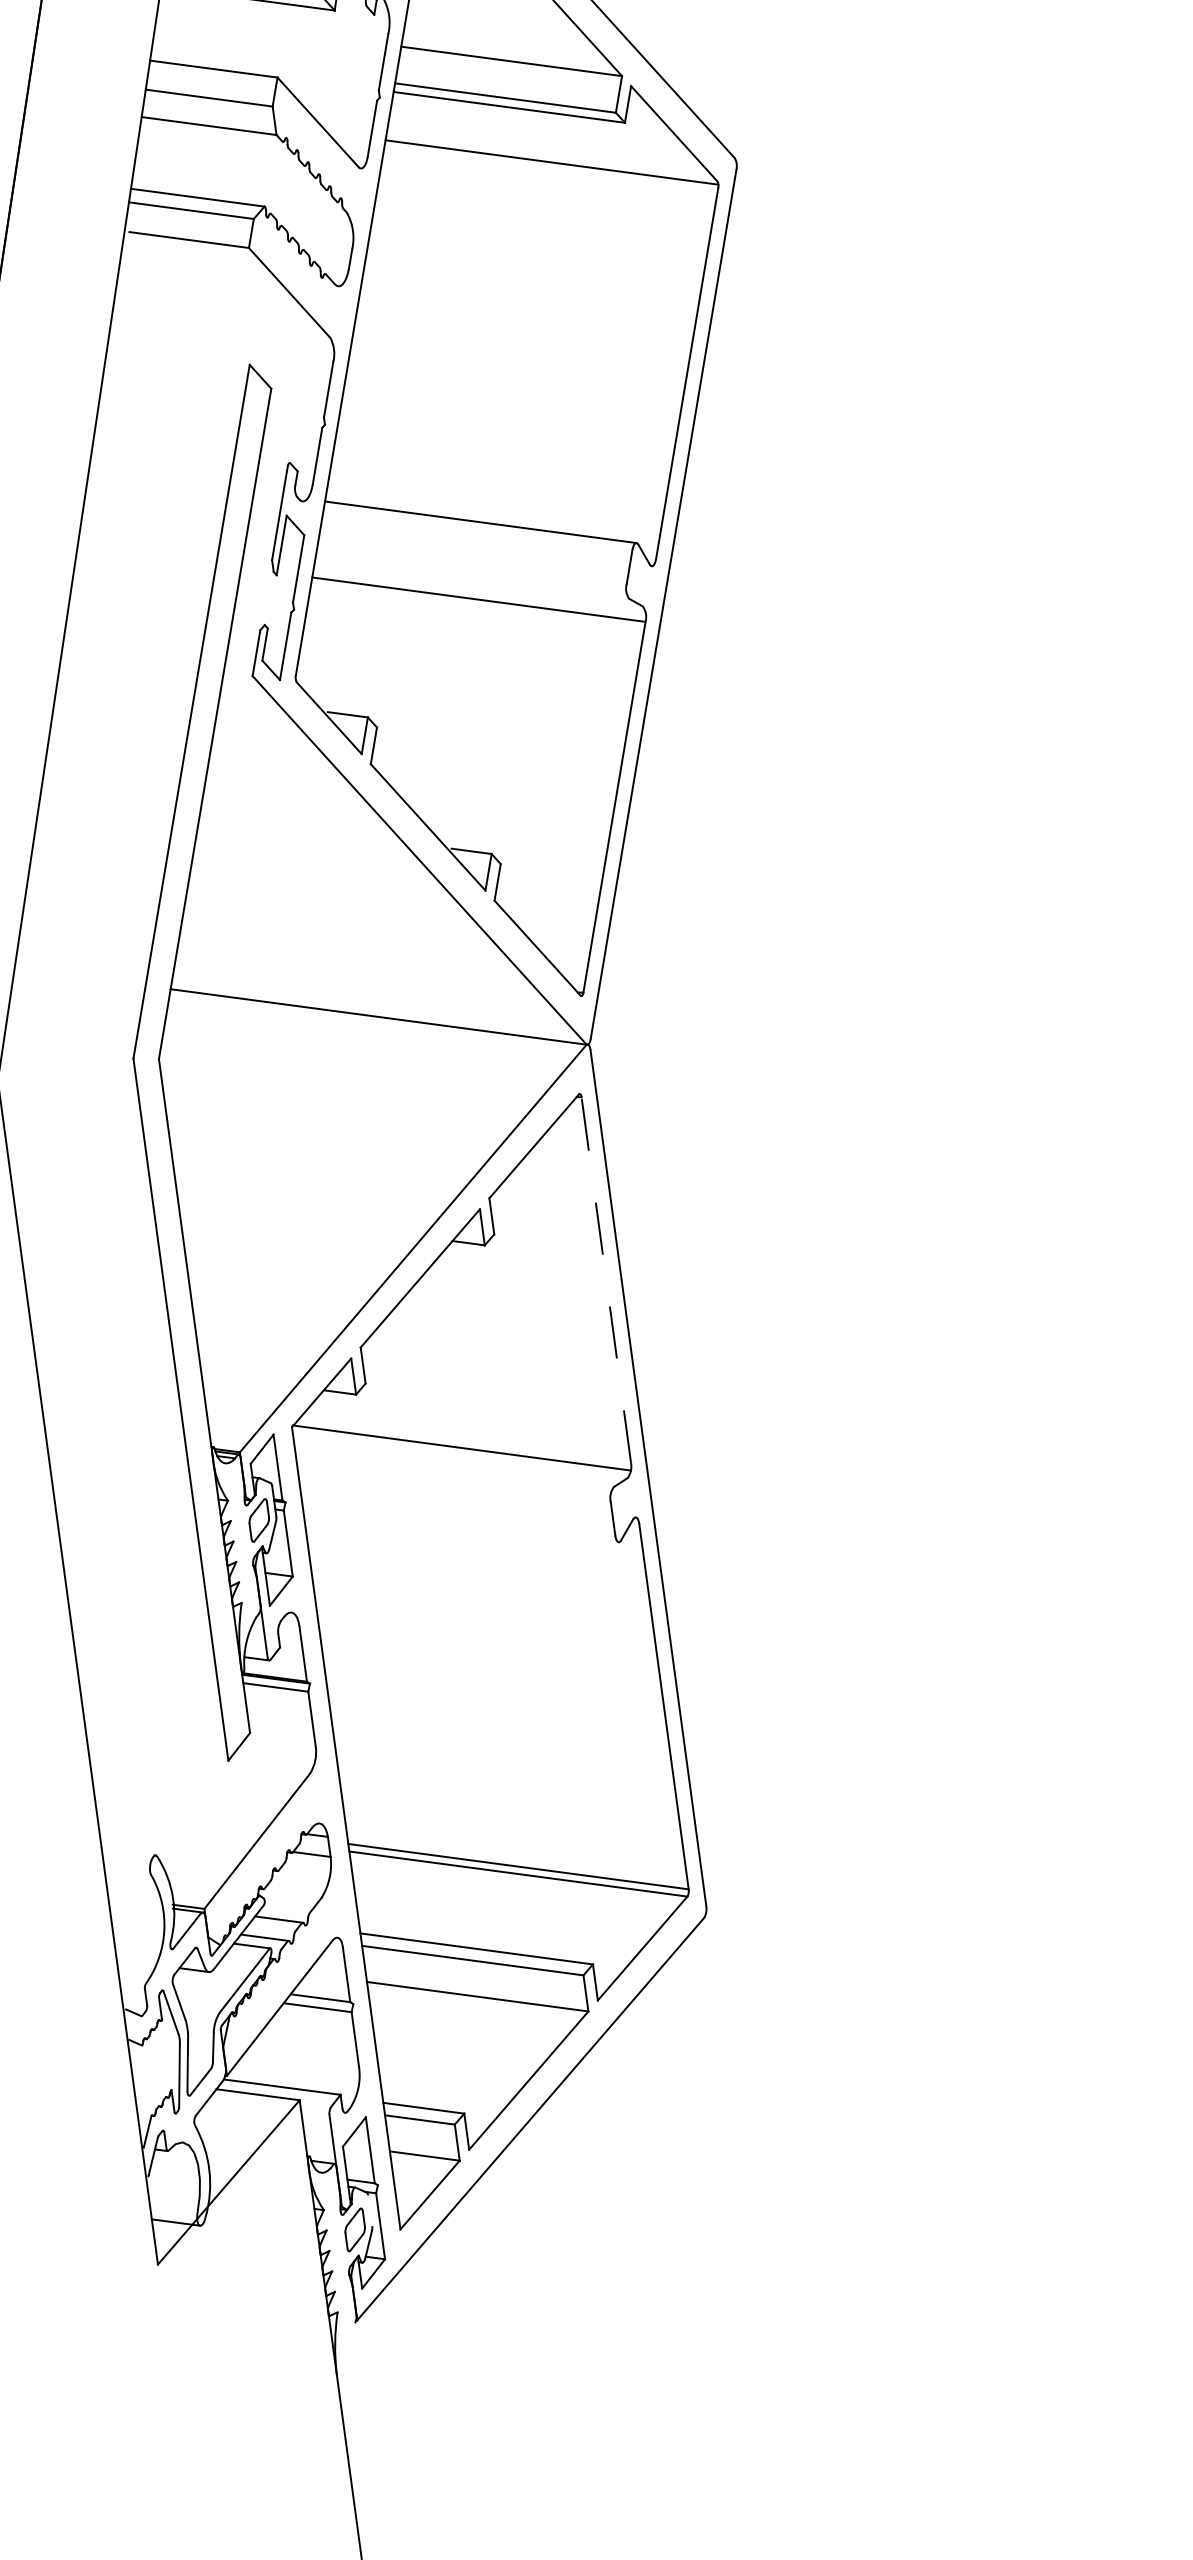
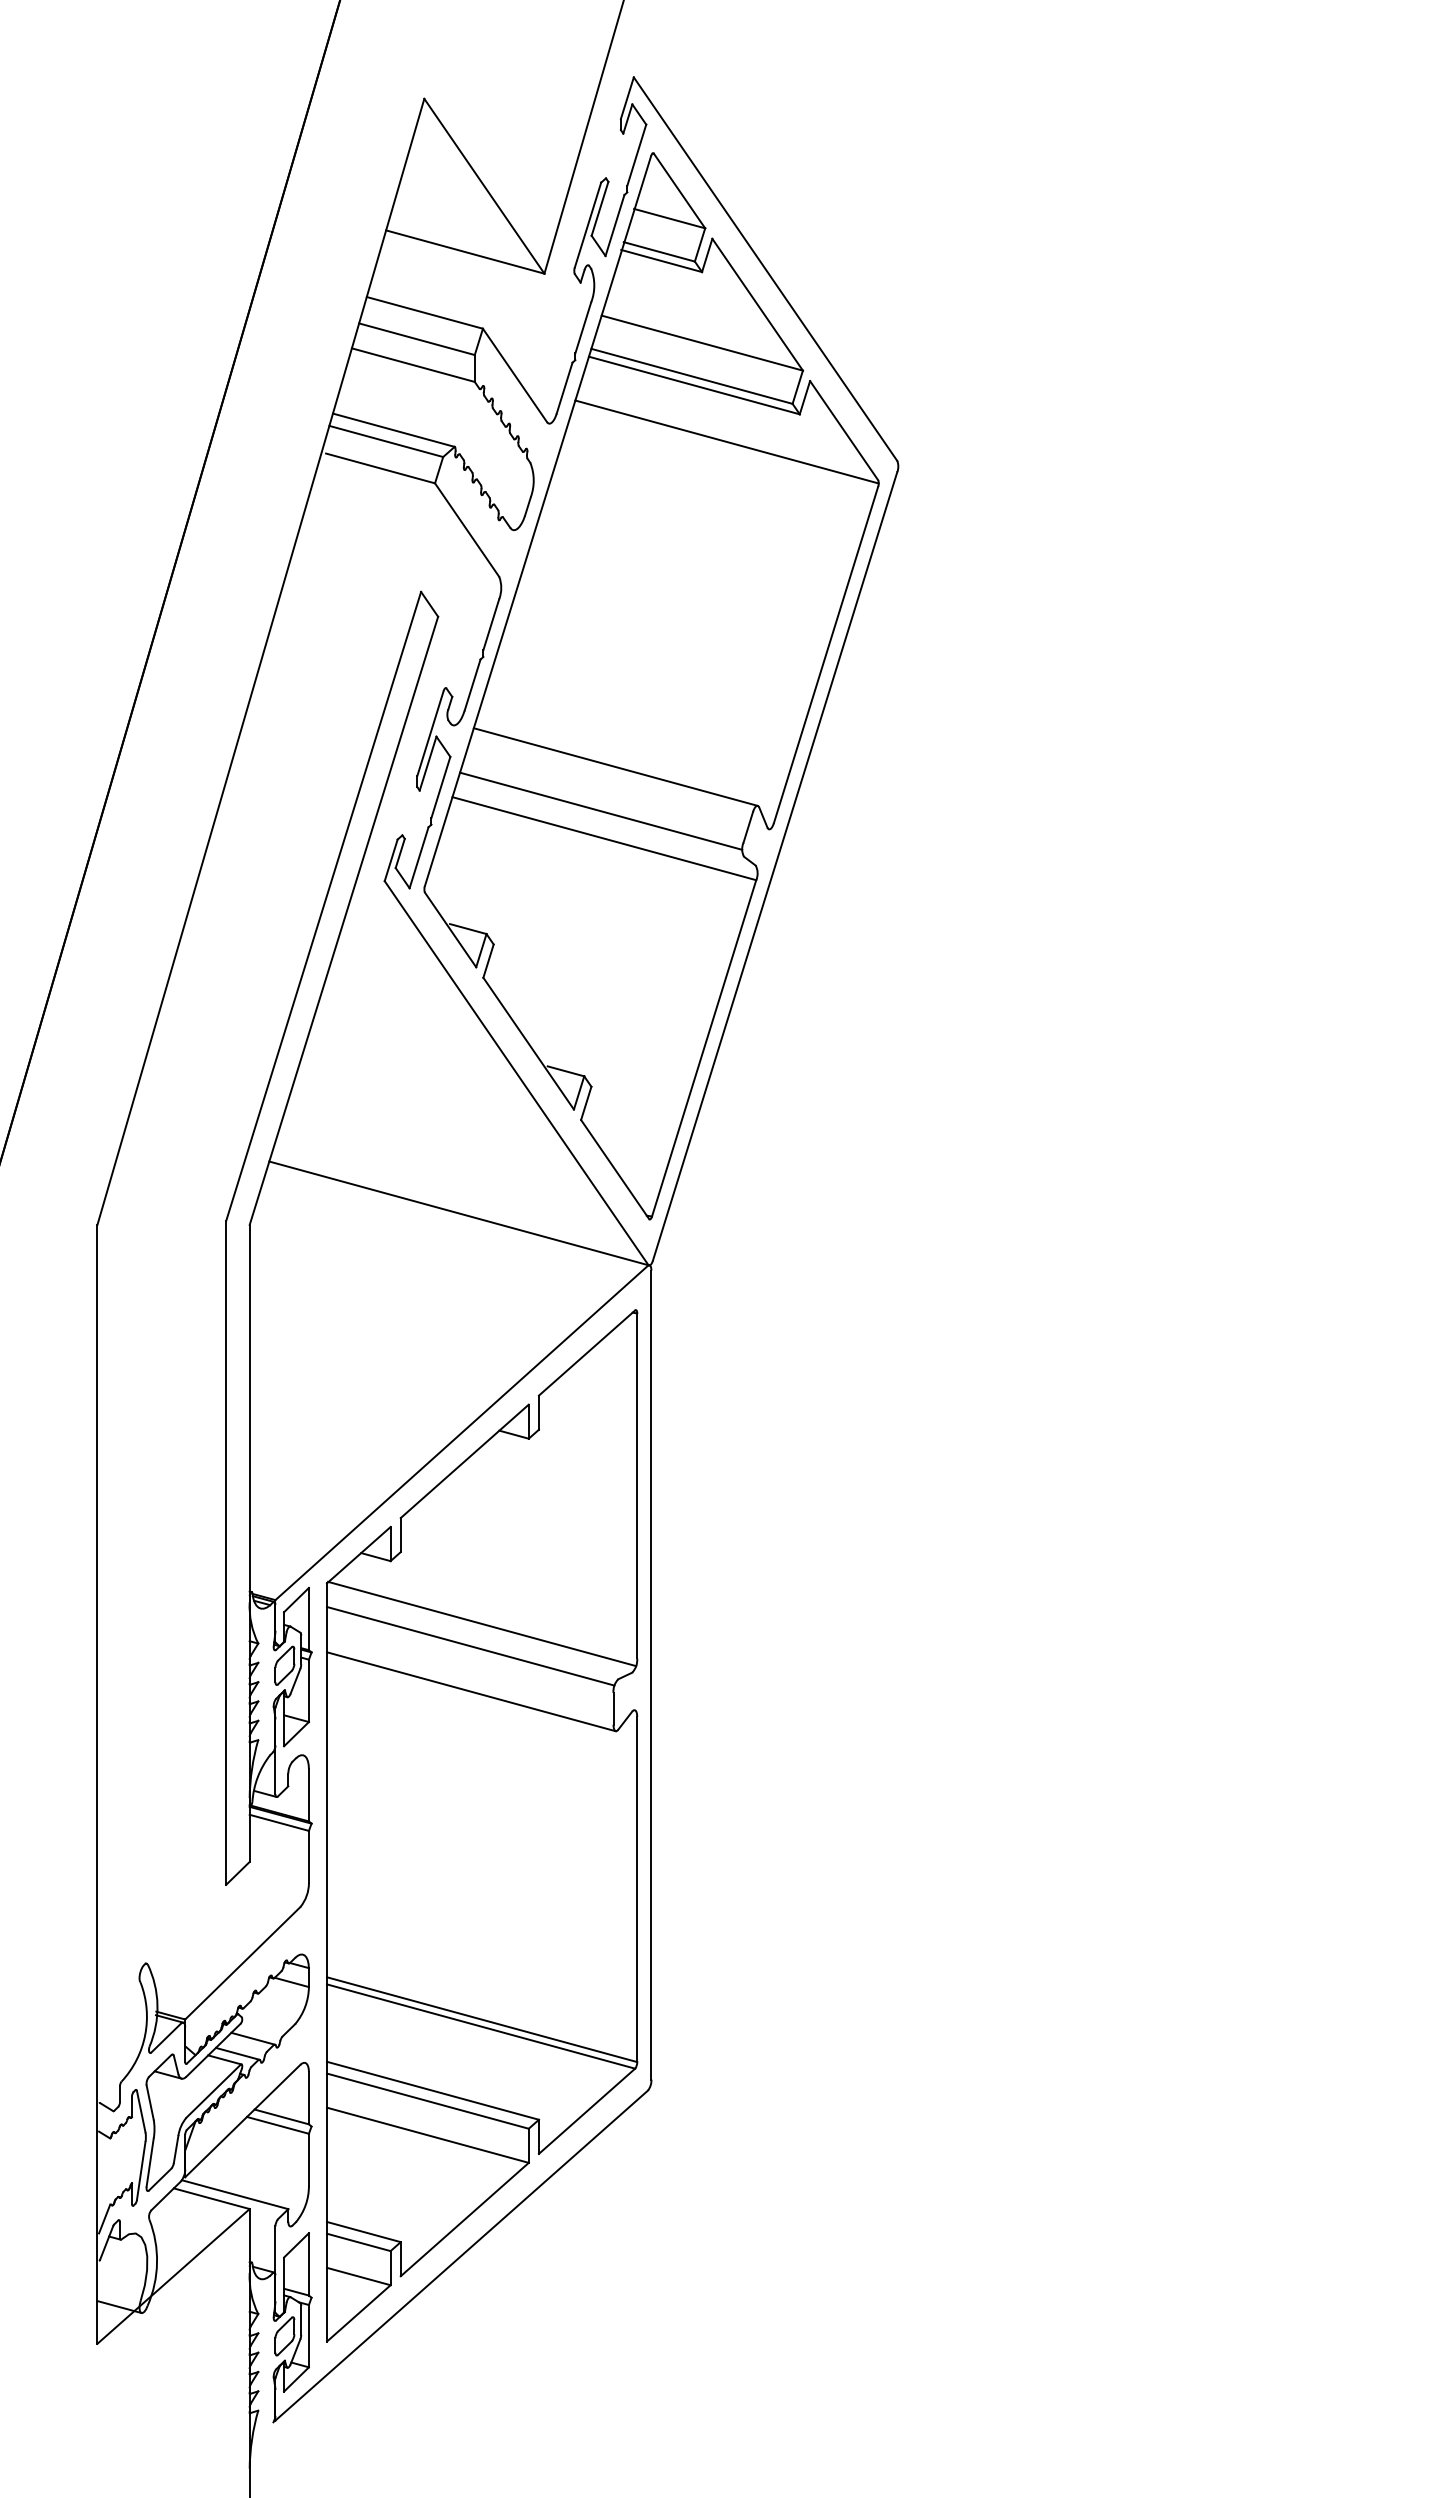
line: (471, 570) -> (601, 810), added
line: (606, 1279) -> (637, 1485), dashed -> solid
line: (452, 1472) -> (470, 1645), added
line: (460, 1520) -> (471, 1691), added
line: (370, 2210) -> (301, 2320), added

